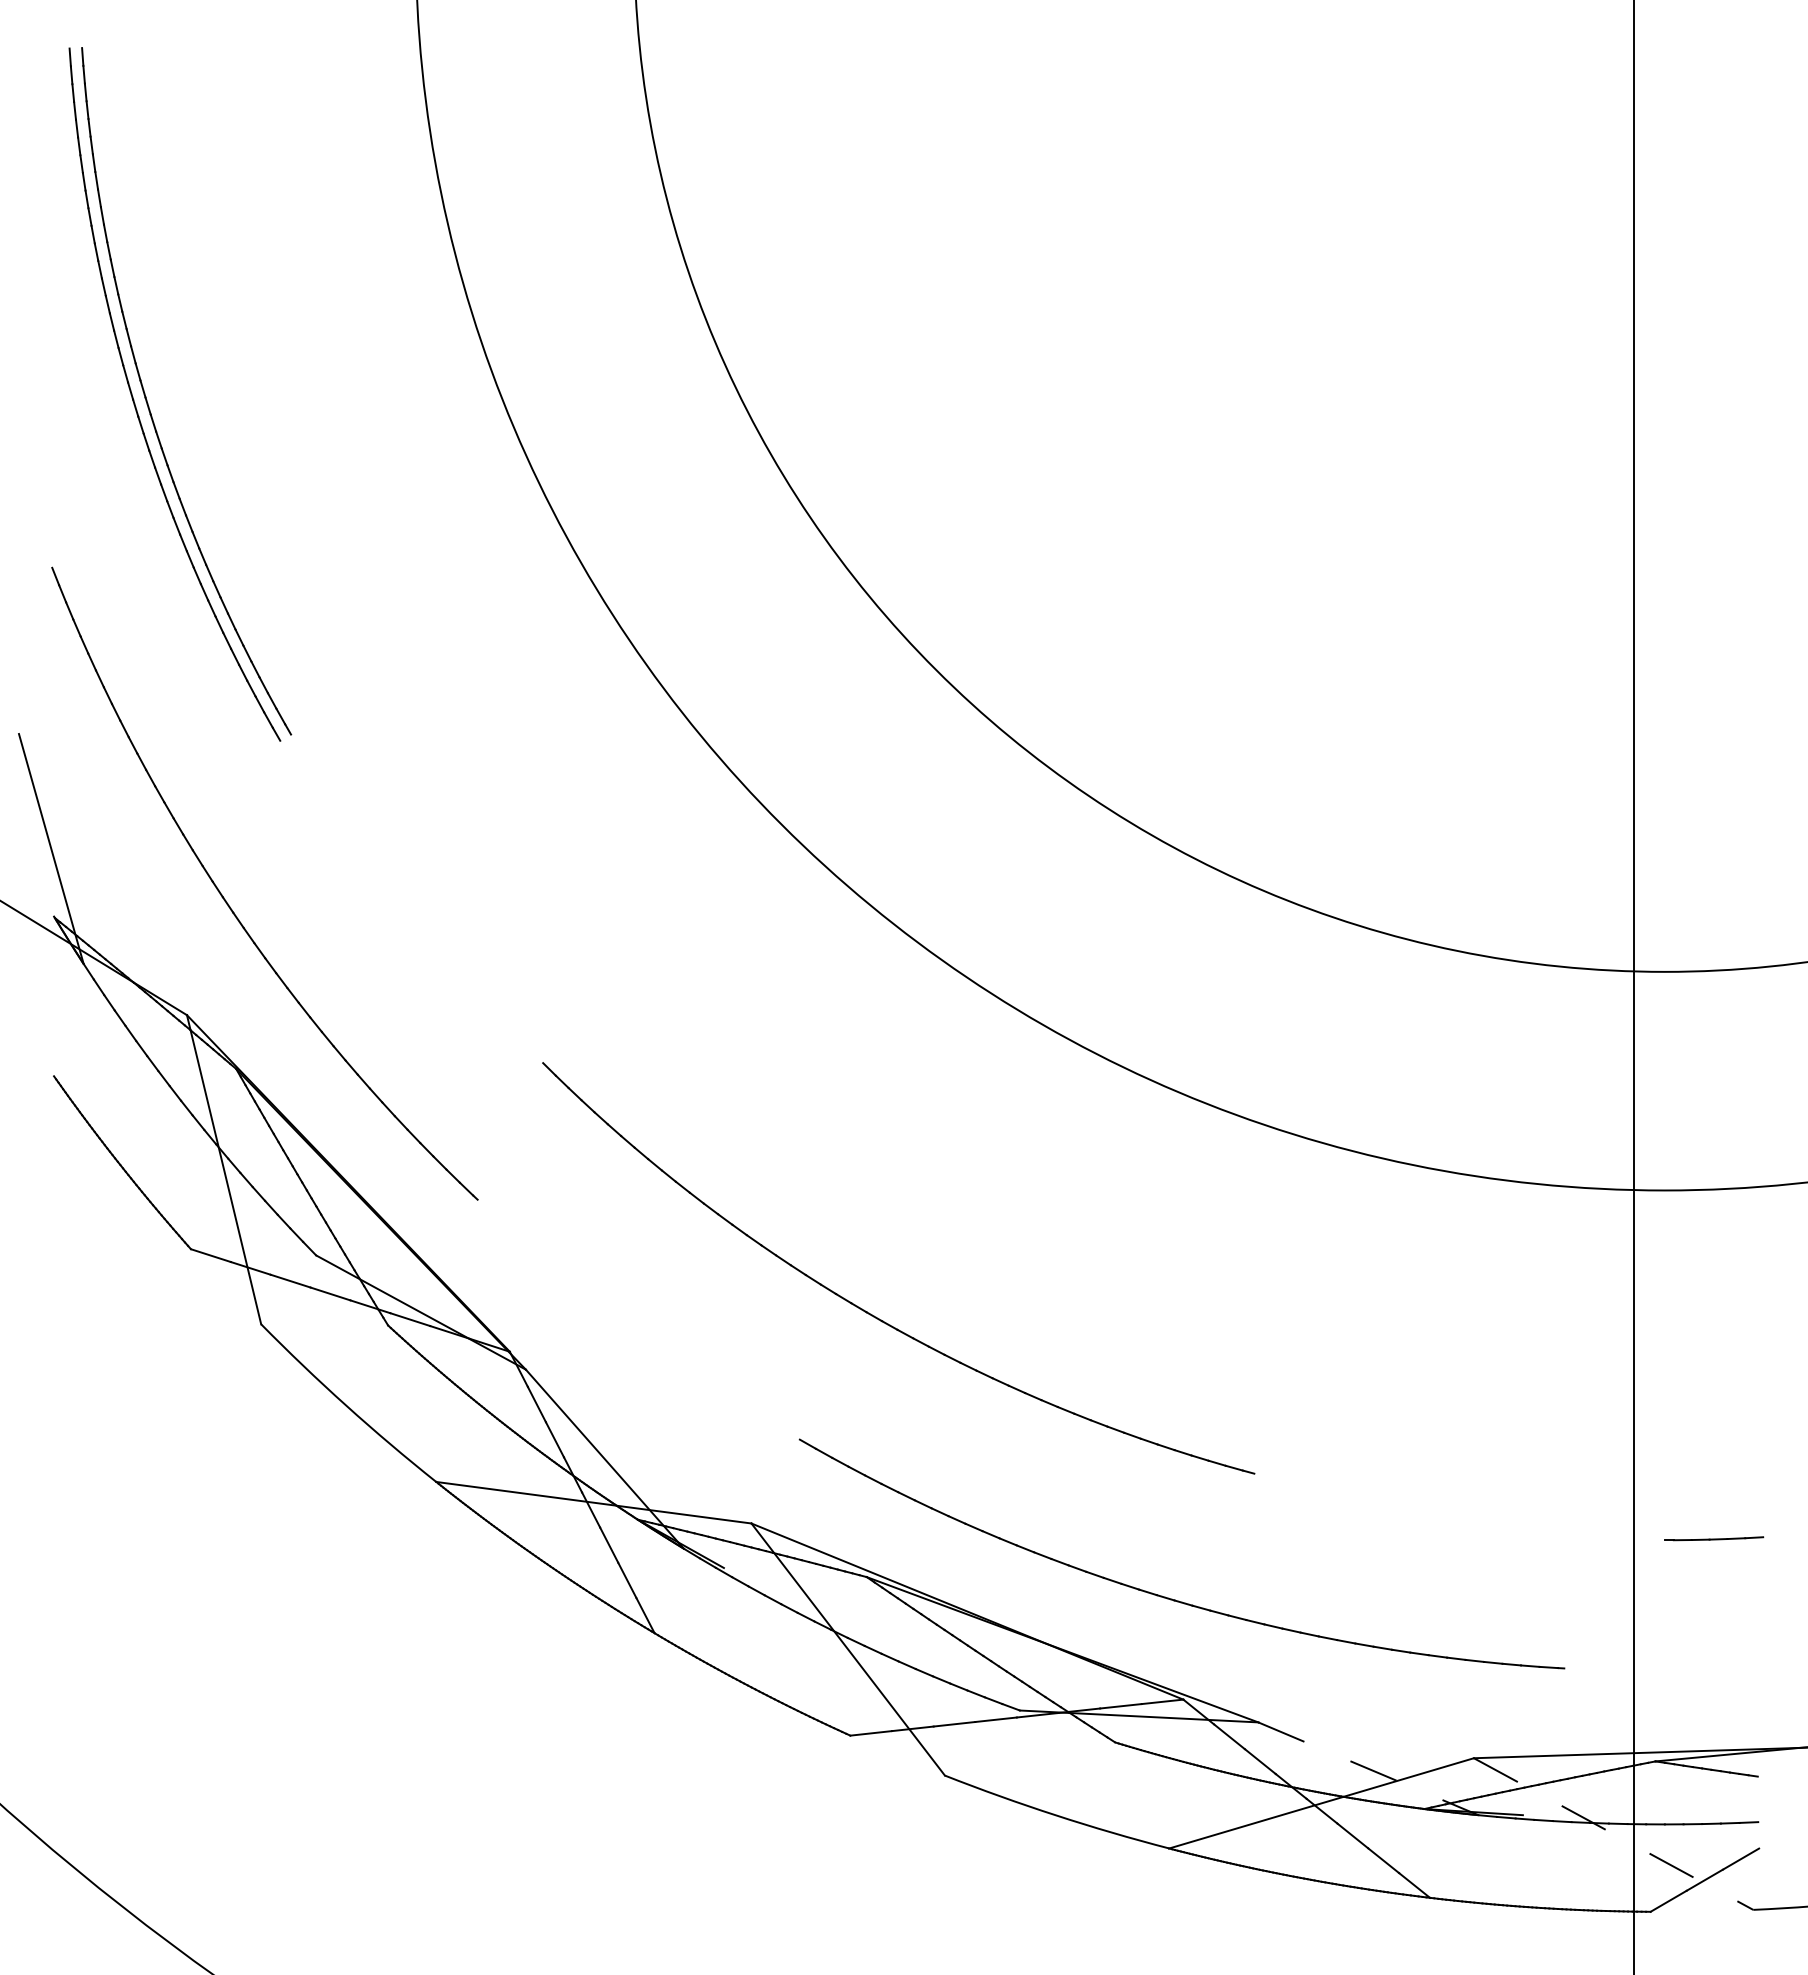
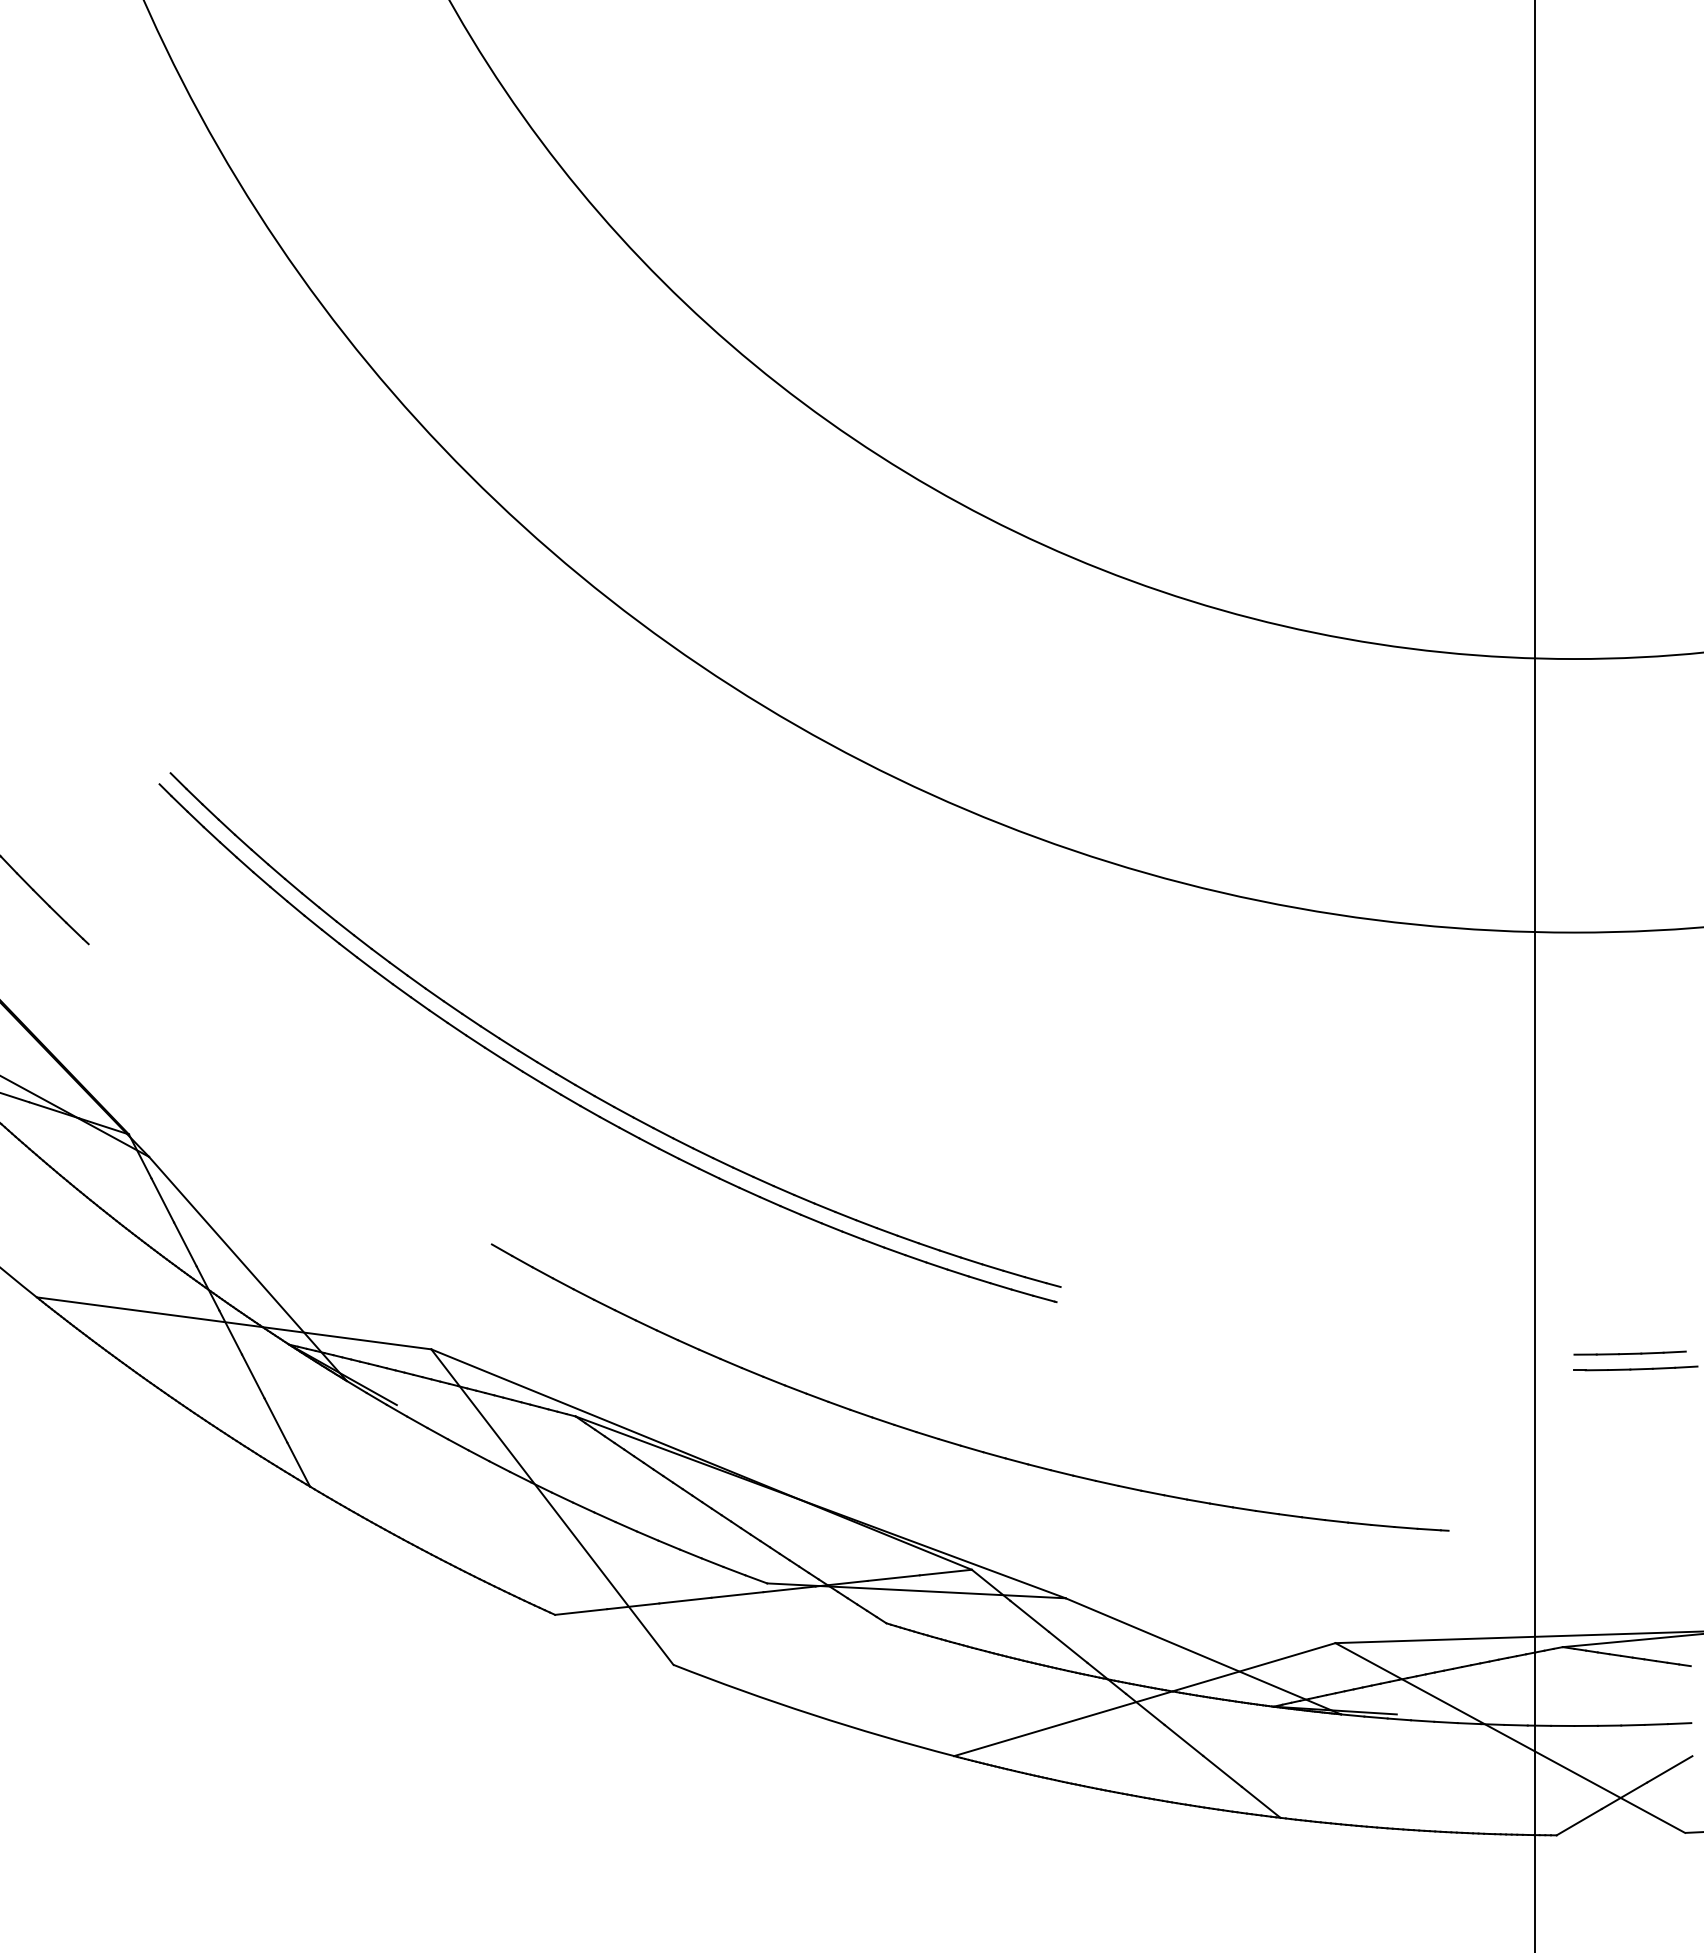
part: (863, 1323) -> (571, 1099), added
line: (1709, 1526) -> (1630, 1353), added
line: (1368, 1768) -> (1203, 1655), dashed -> solid
line: (1613, 1834) -> (1510, 1738), dashed -> solid

